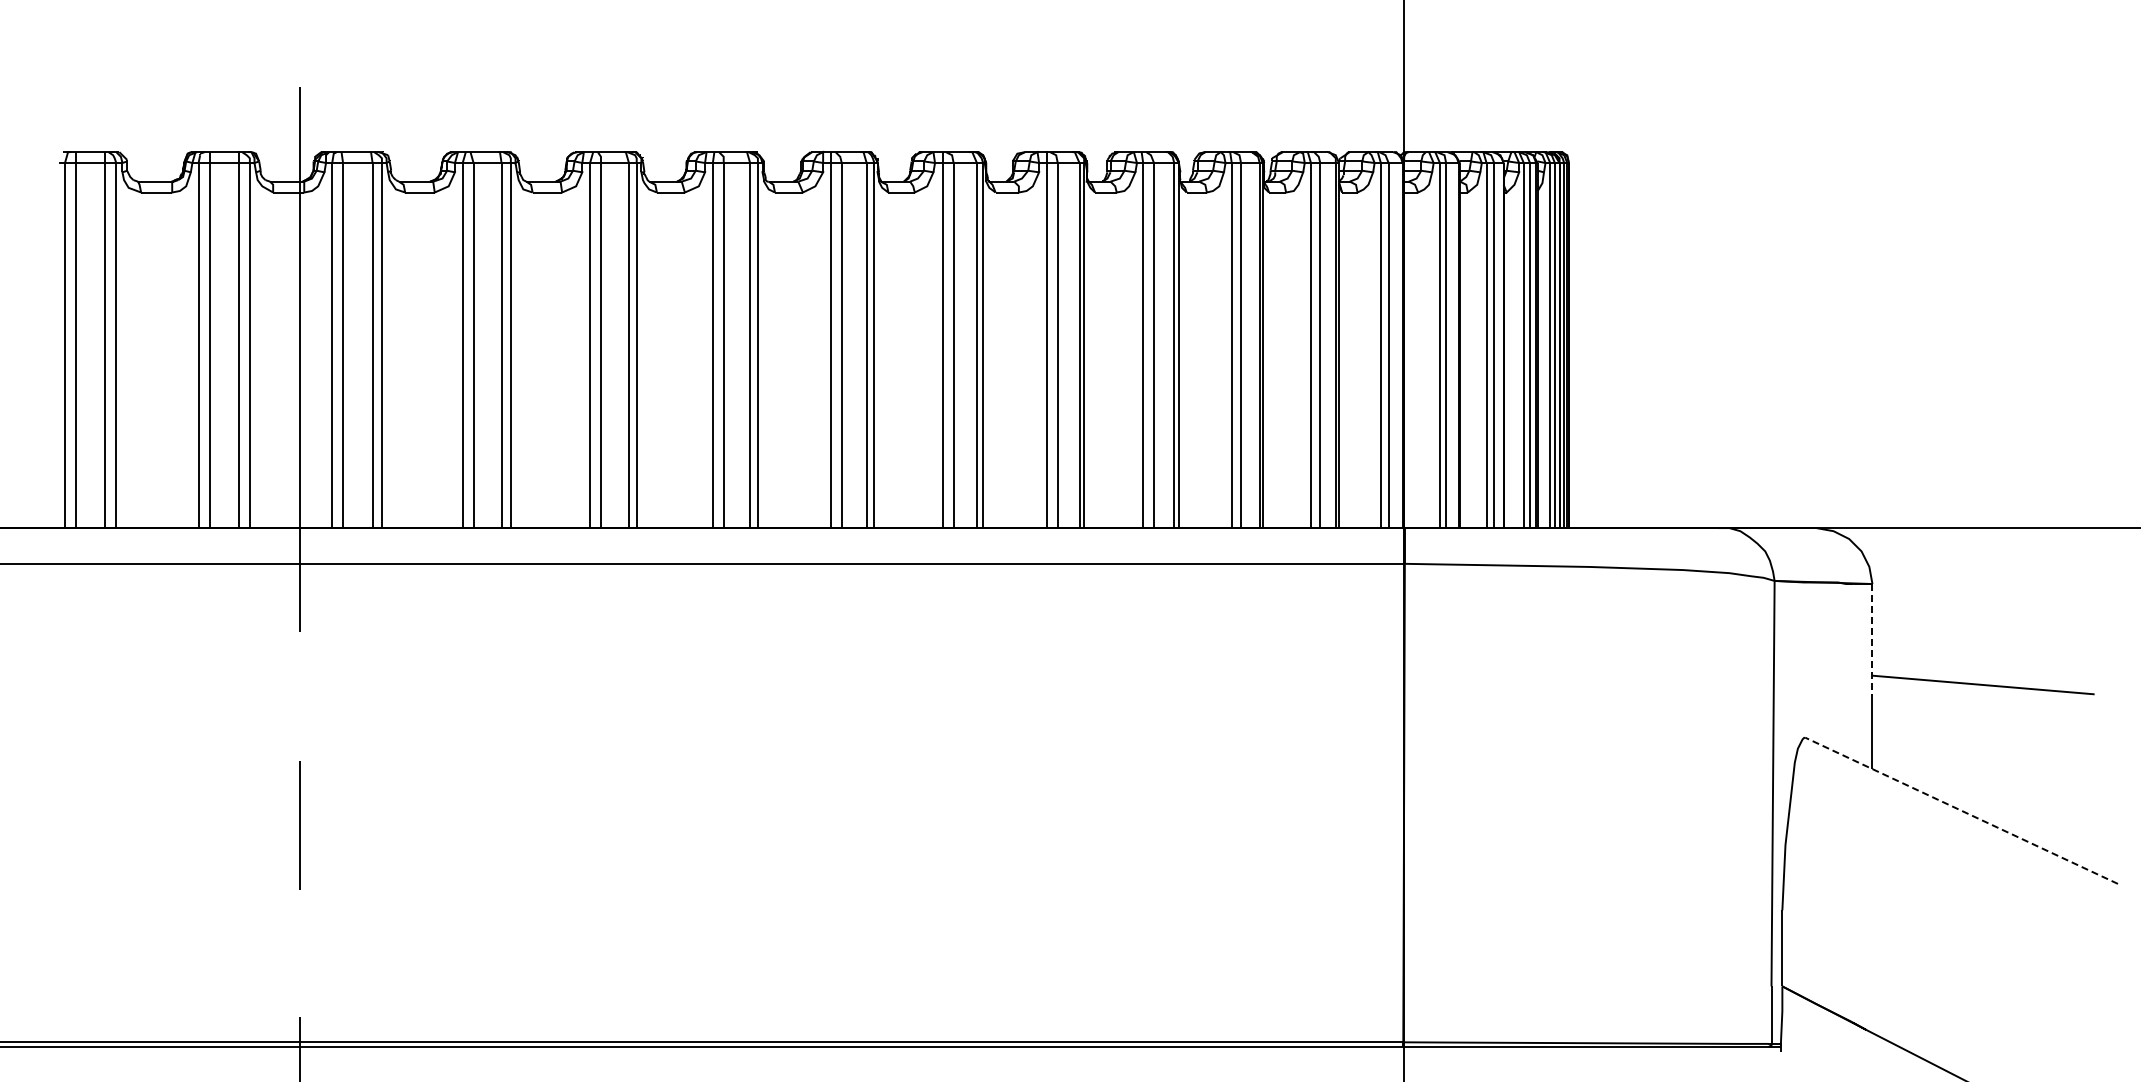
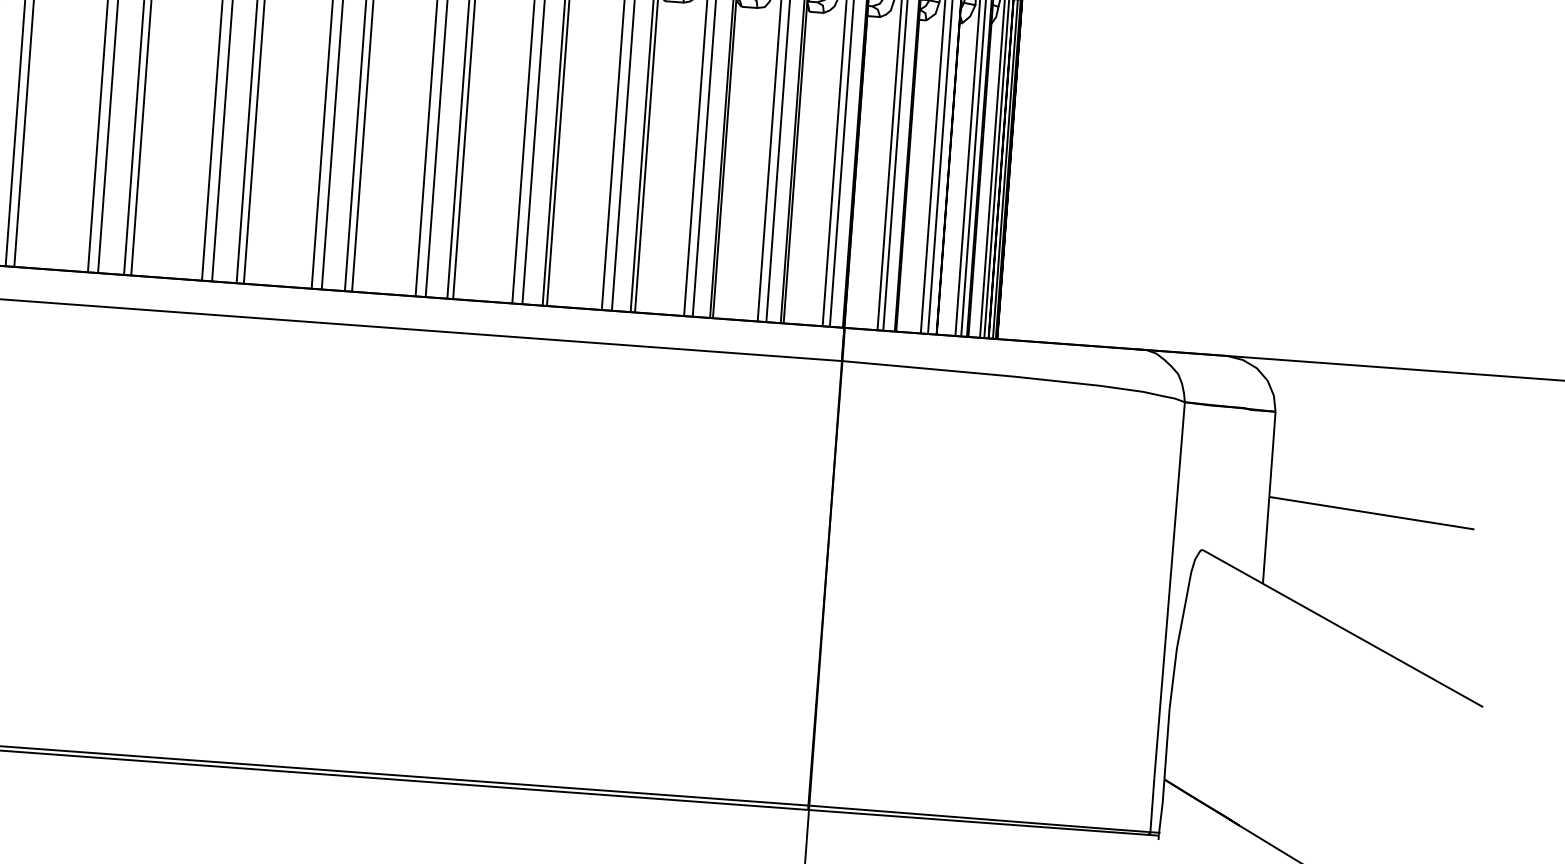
line: (1872, 642) -> (1271, 466), dashed -> solid
line: (1961, 810) -> (1342, 628), dashed -> solid

